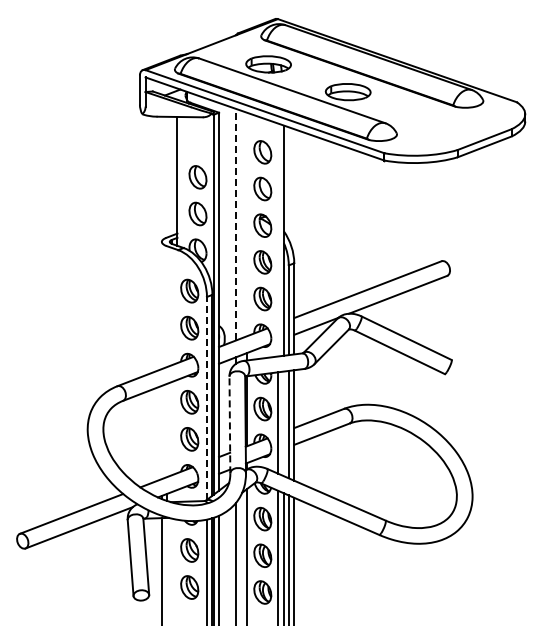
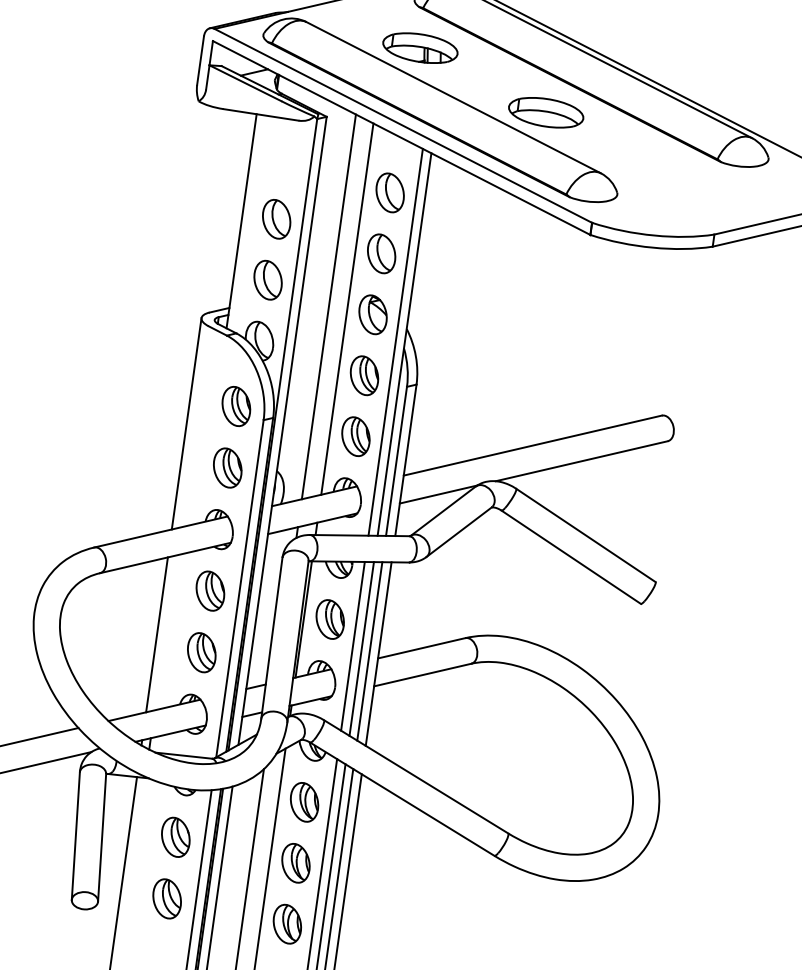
line: (236, 224) -> (329, 306), dashed -> solid
line: (247, 224) -> (347, 309), added
line: (278, 239) -> (395, 341), added
line: (161, 305) -> (186, 423), added
line: (206, 397) -> (239, 587), dashed -> solid
line: (283, 423) -> (361, 648), added
line: (229, 424) -> (271, 637), dashed -> solid
line: (161, 432) -> (156, 634), added

